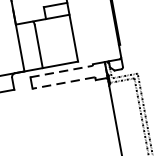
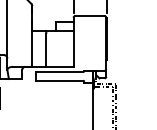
line: (60, 71) -> (59, 71), dashed -> solid
line: (63, 82) -> (59, 80), dashed -> solid

